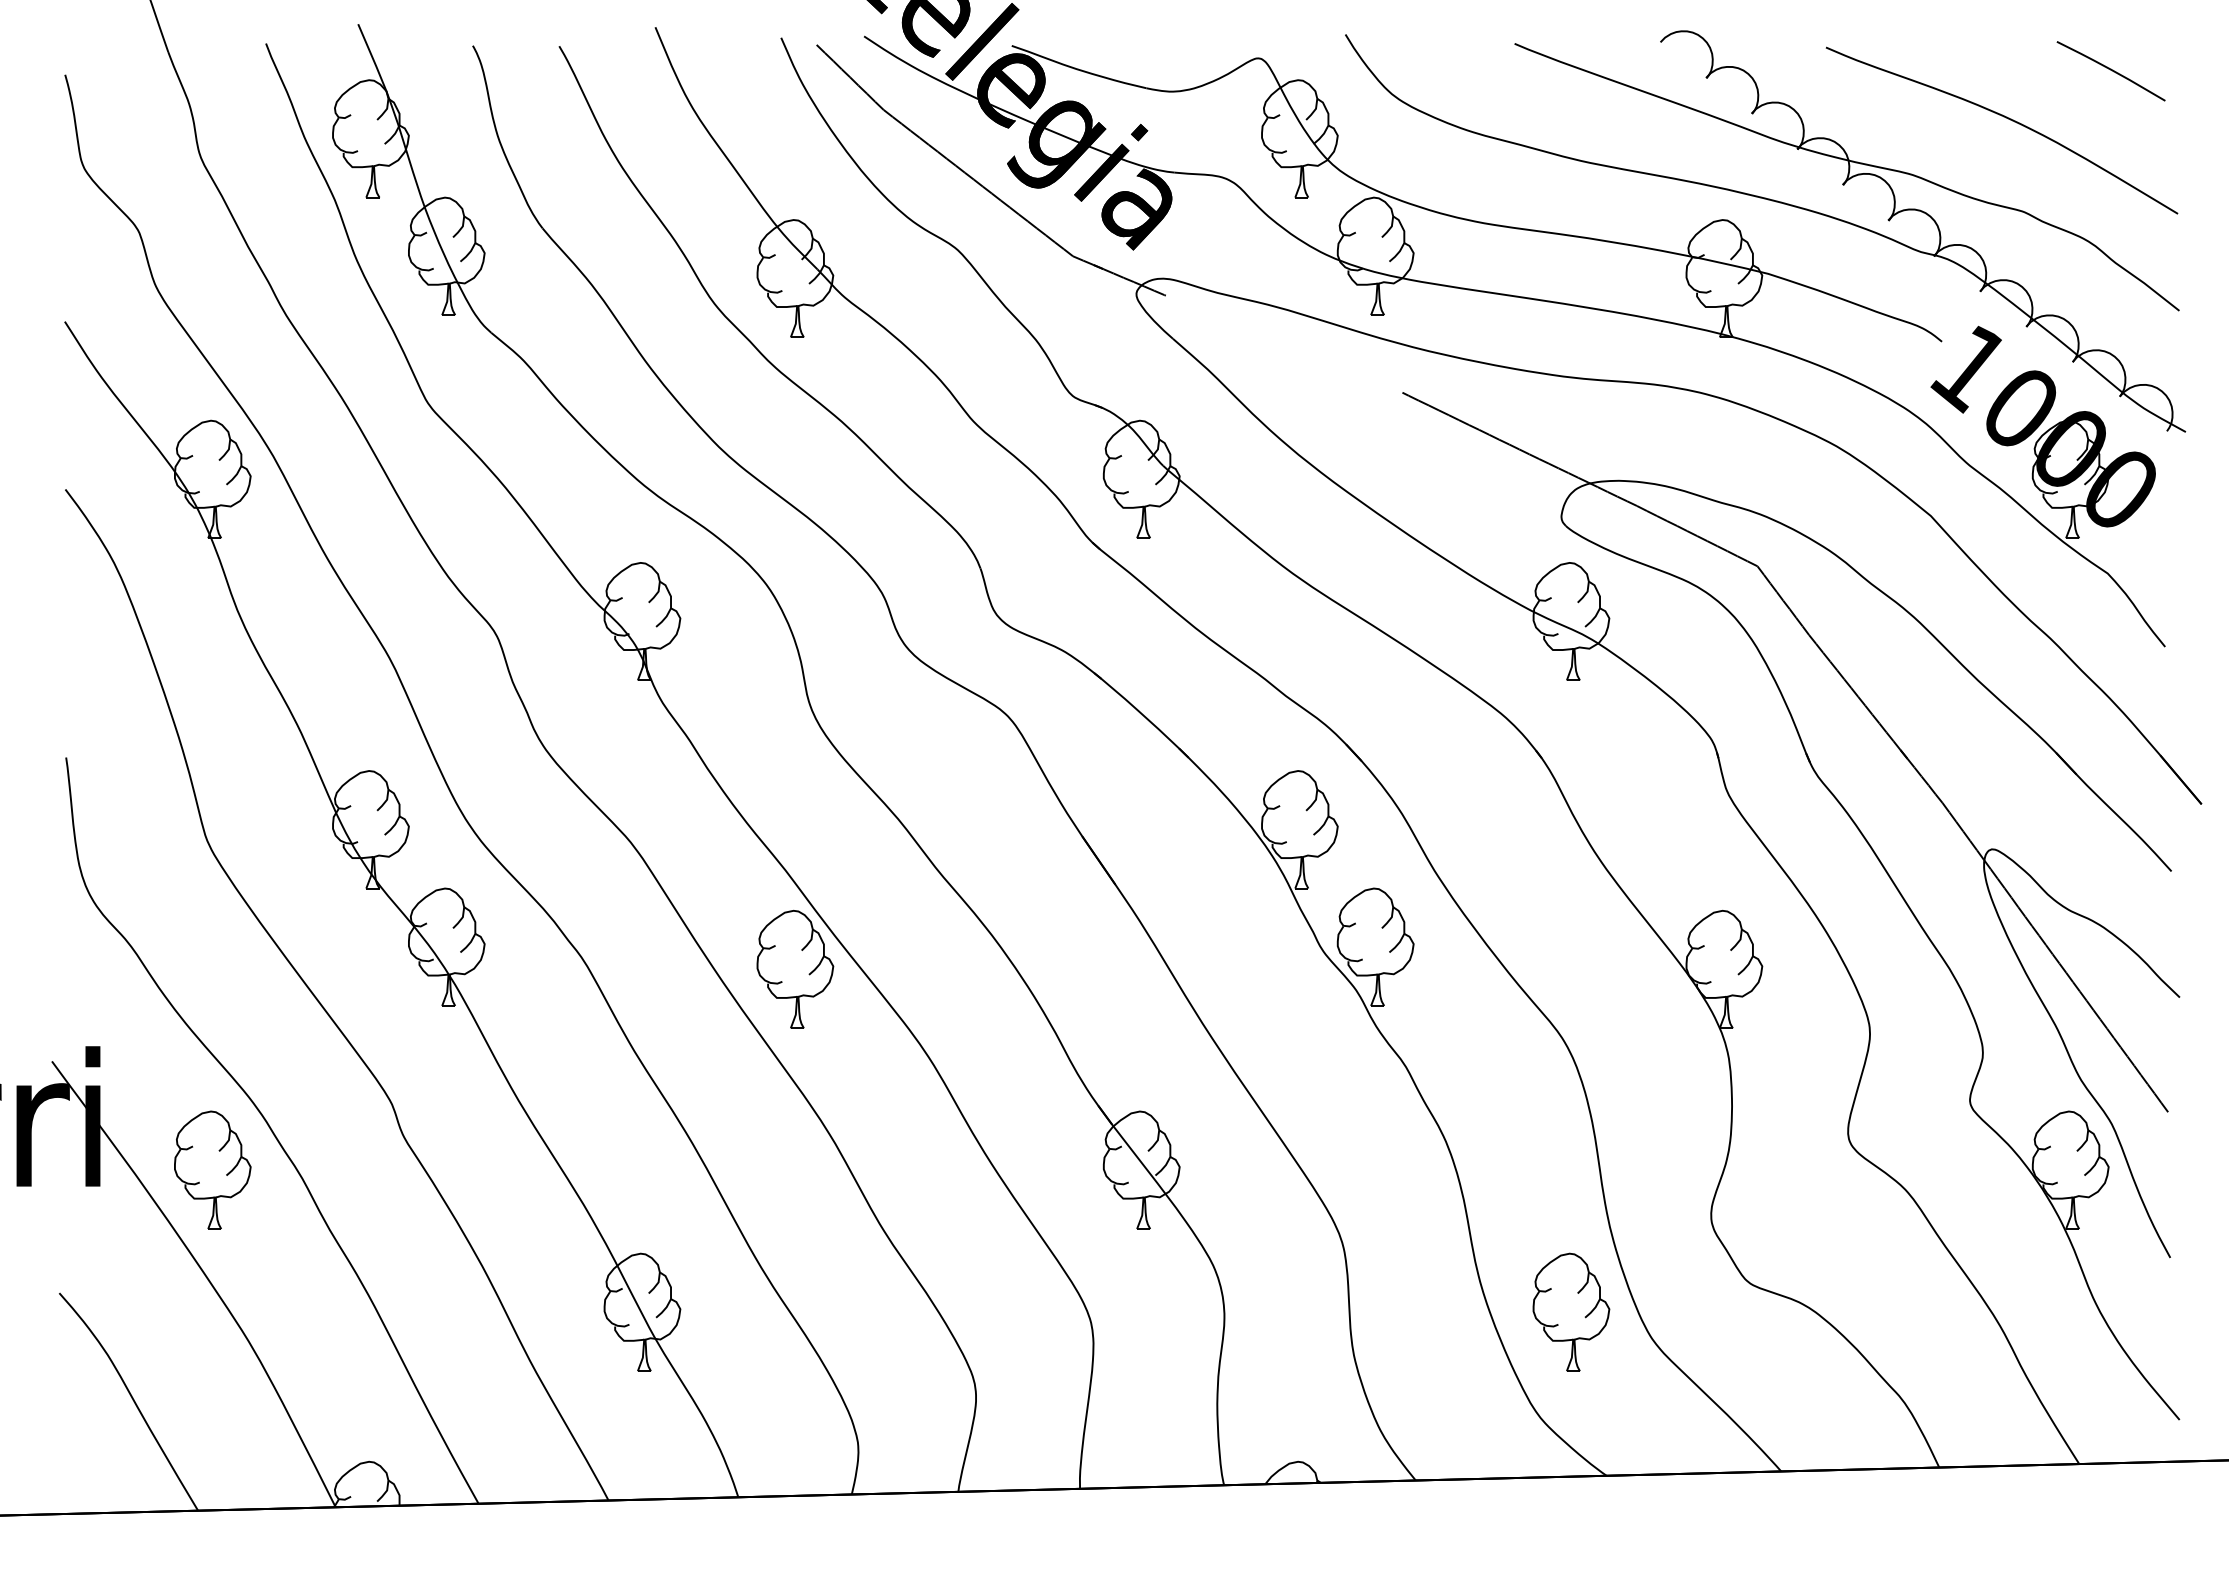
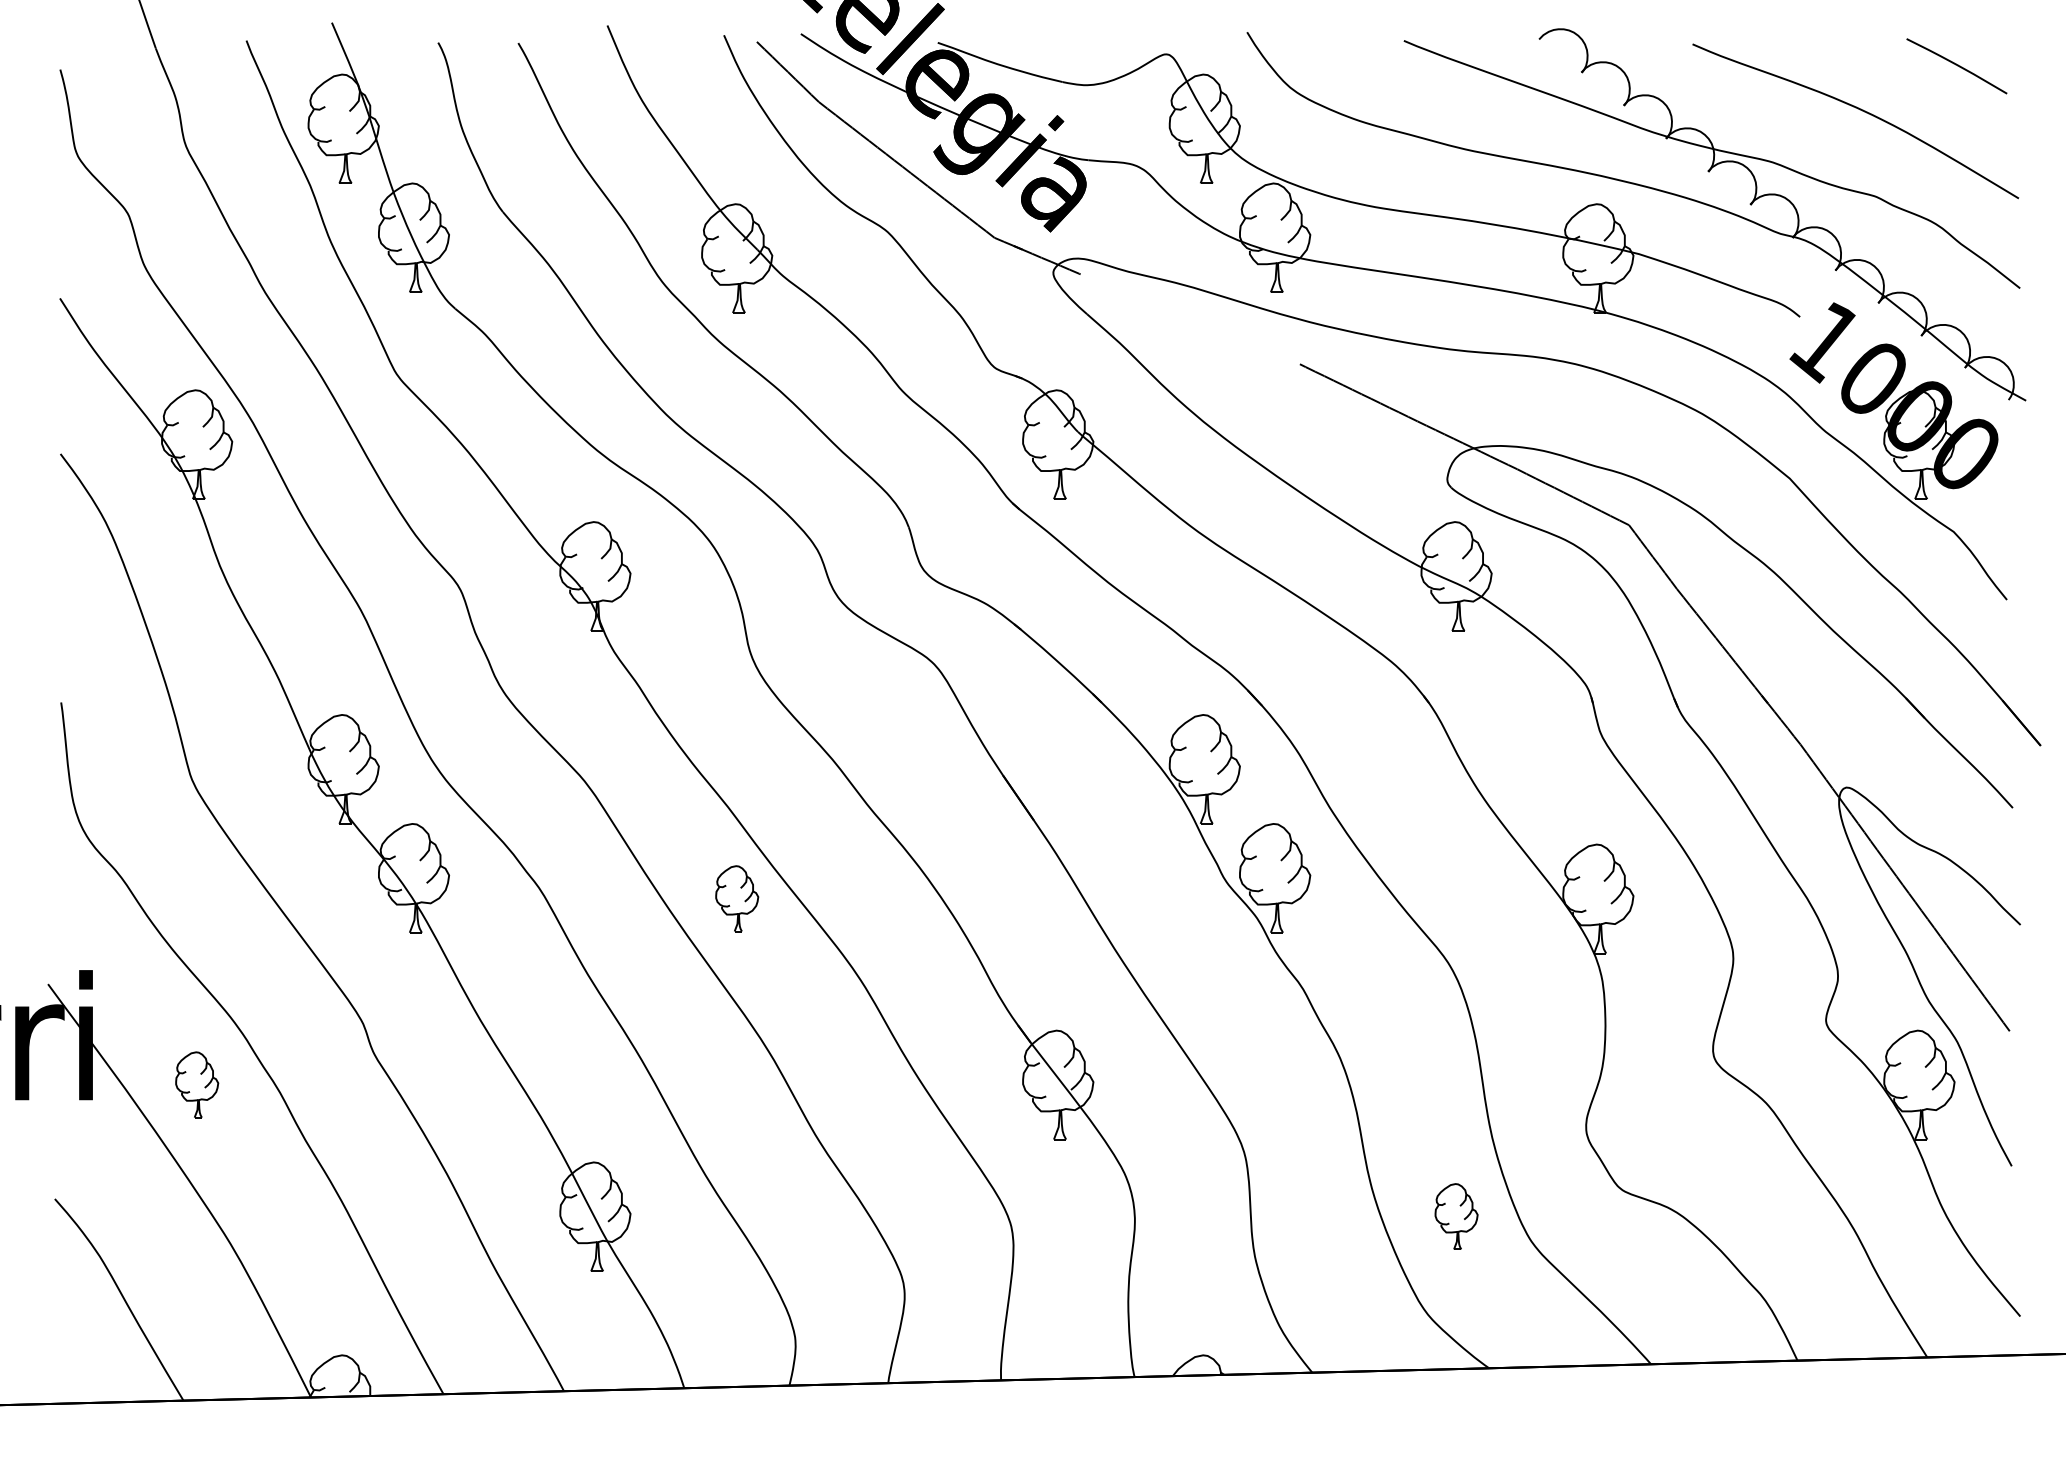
part: (795, 968) -> (737, 898), size x0.6
part: (212, 1169) -> (196, 1084), size x0.6
part: (1571, 1311) -> (1456, 1216), size x0.6

